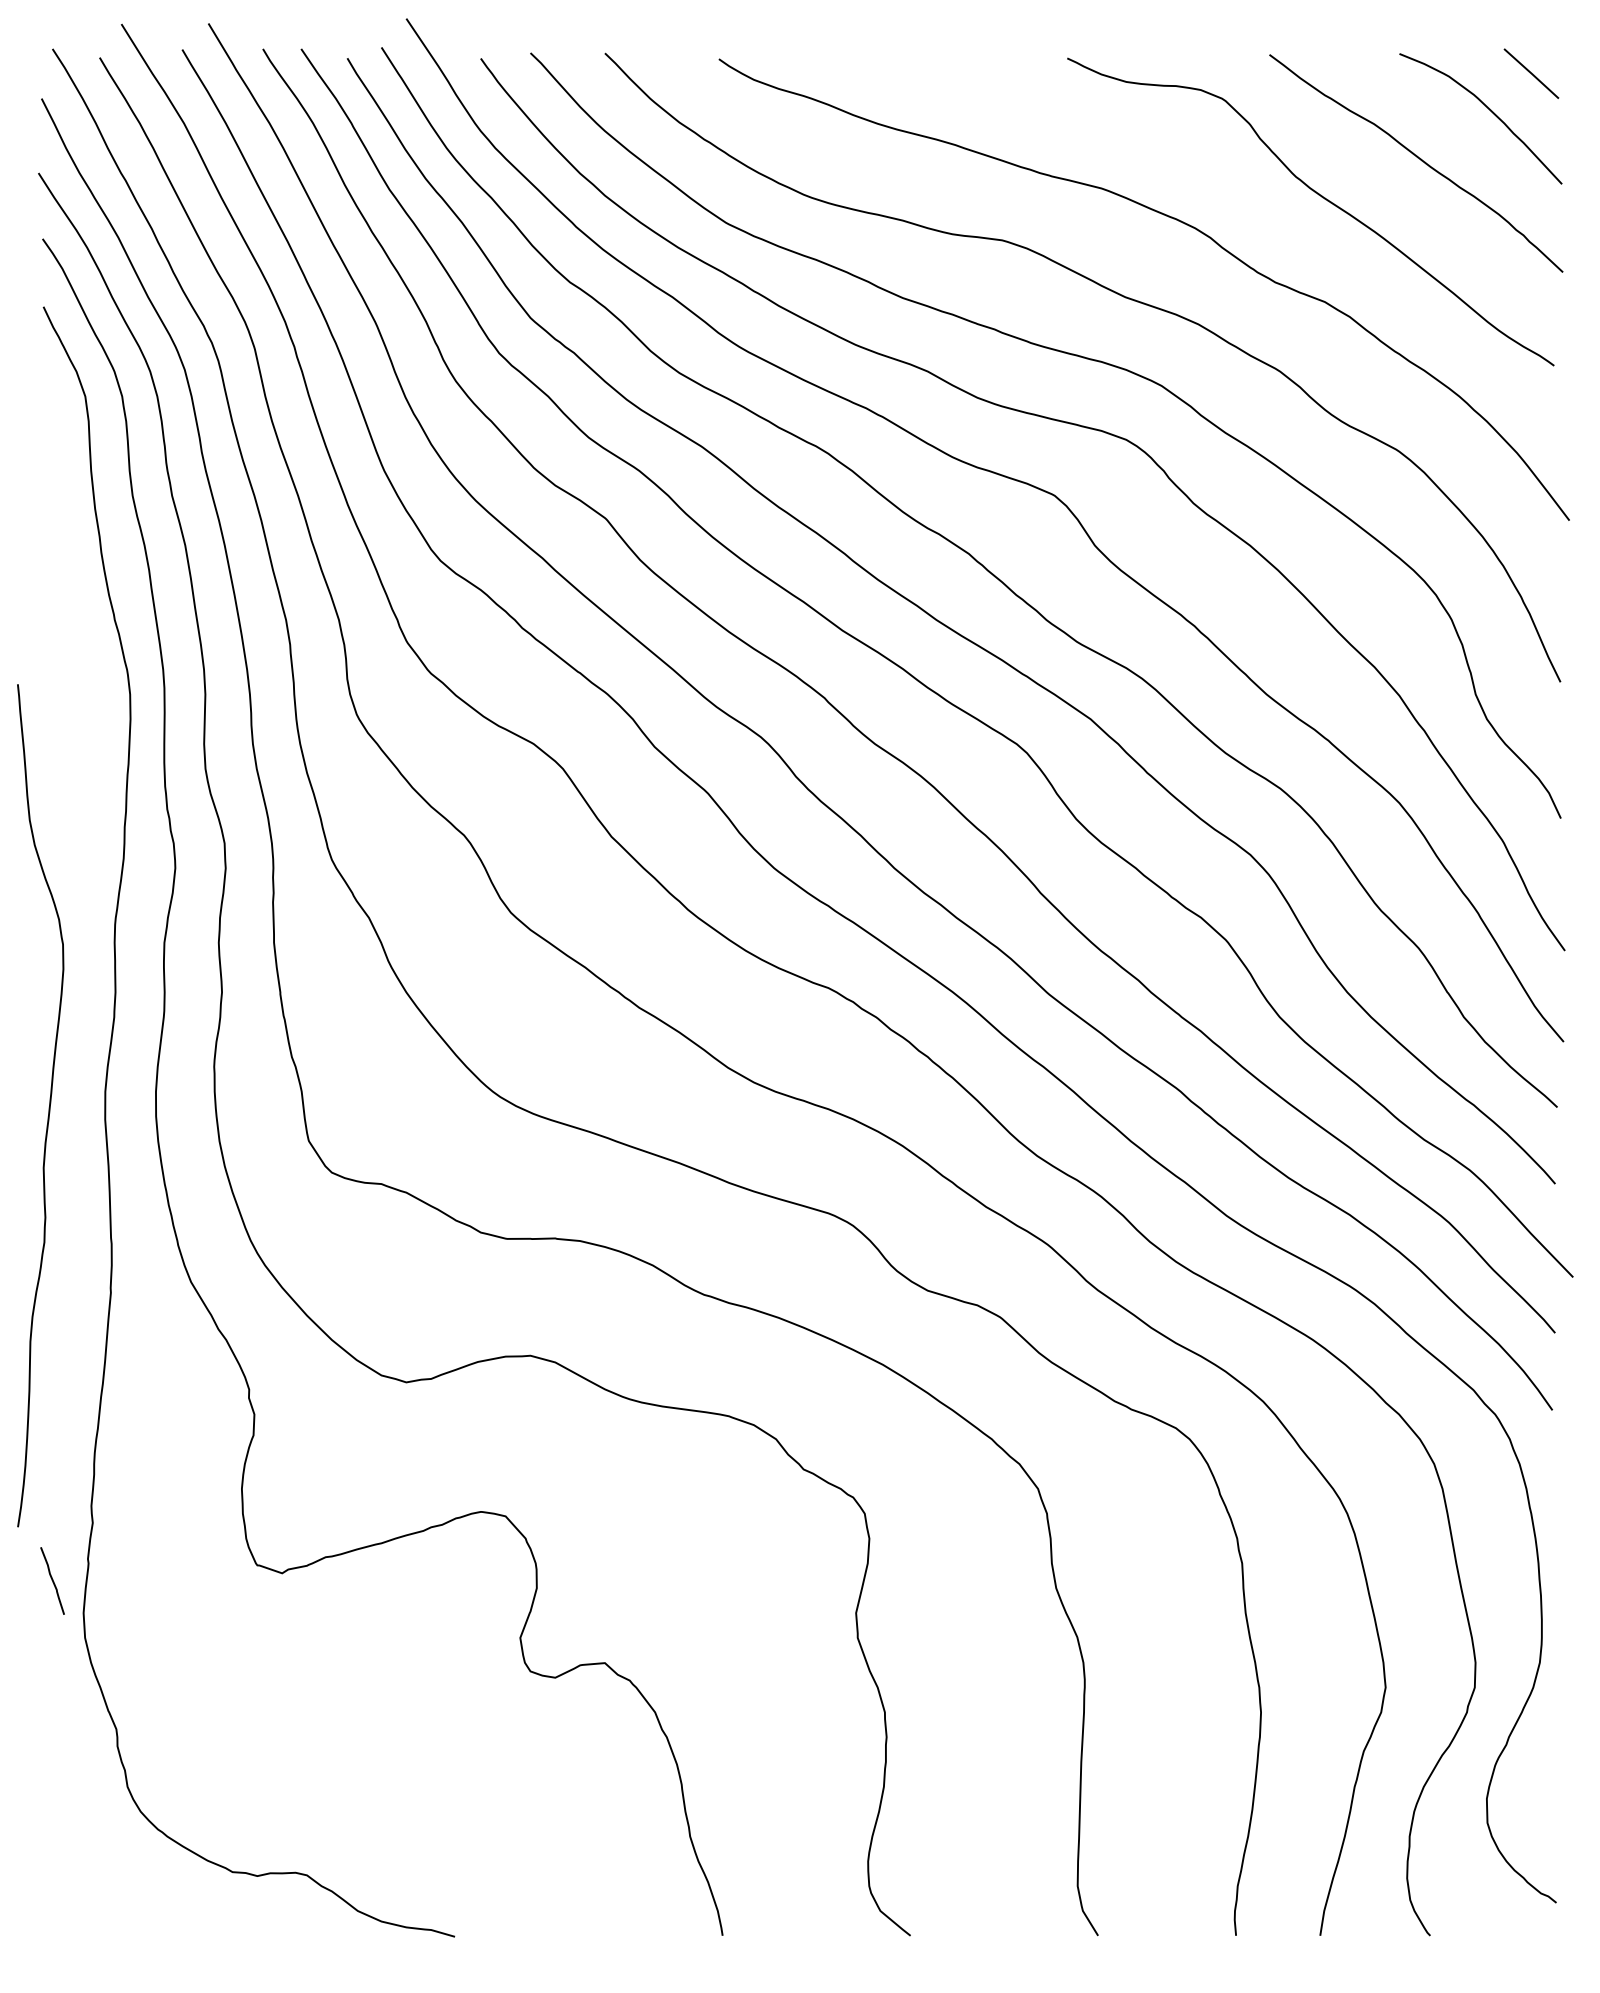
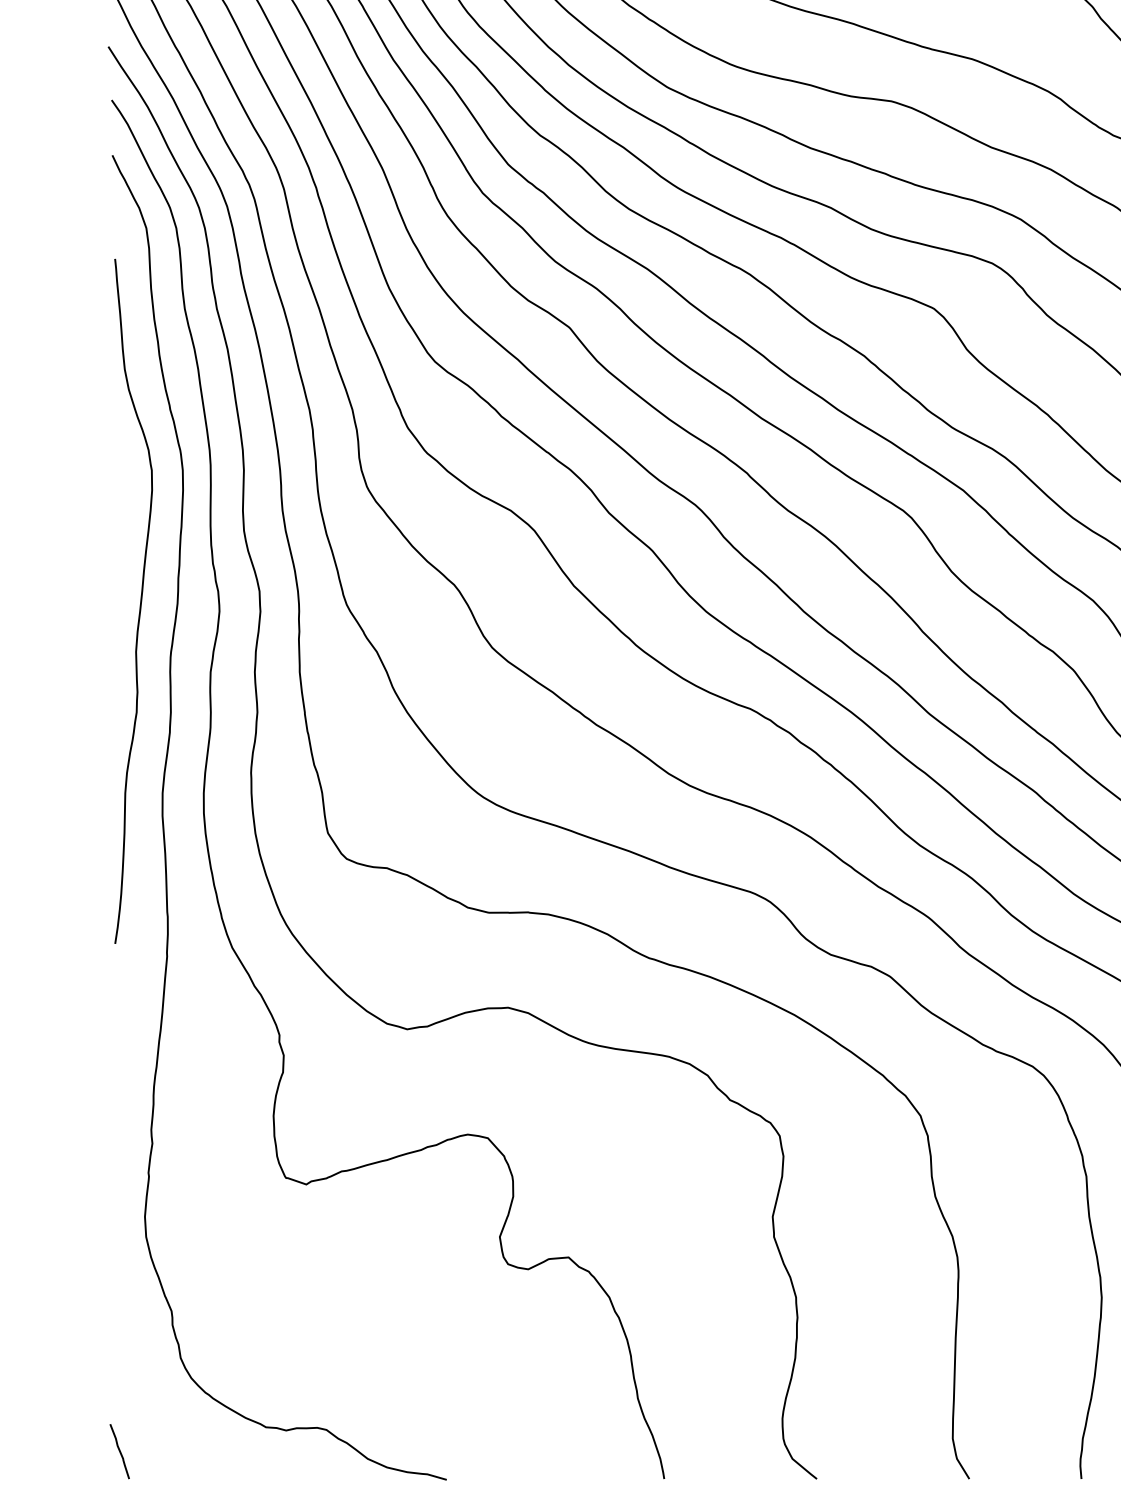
curve: (48, 1107) -> (140, 602), moved
curve: (52, 1580) -> (119, 1451), moved

